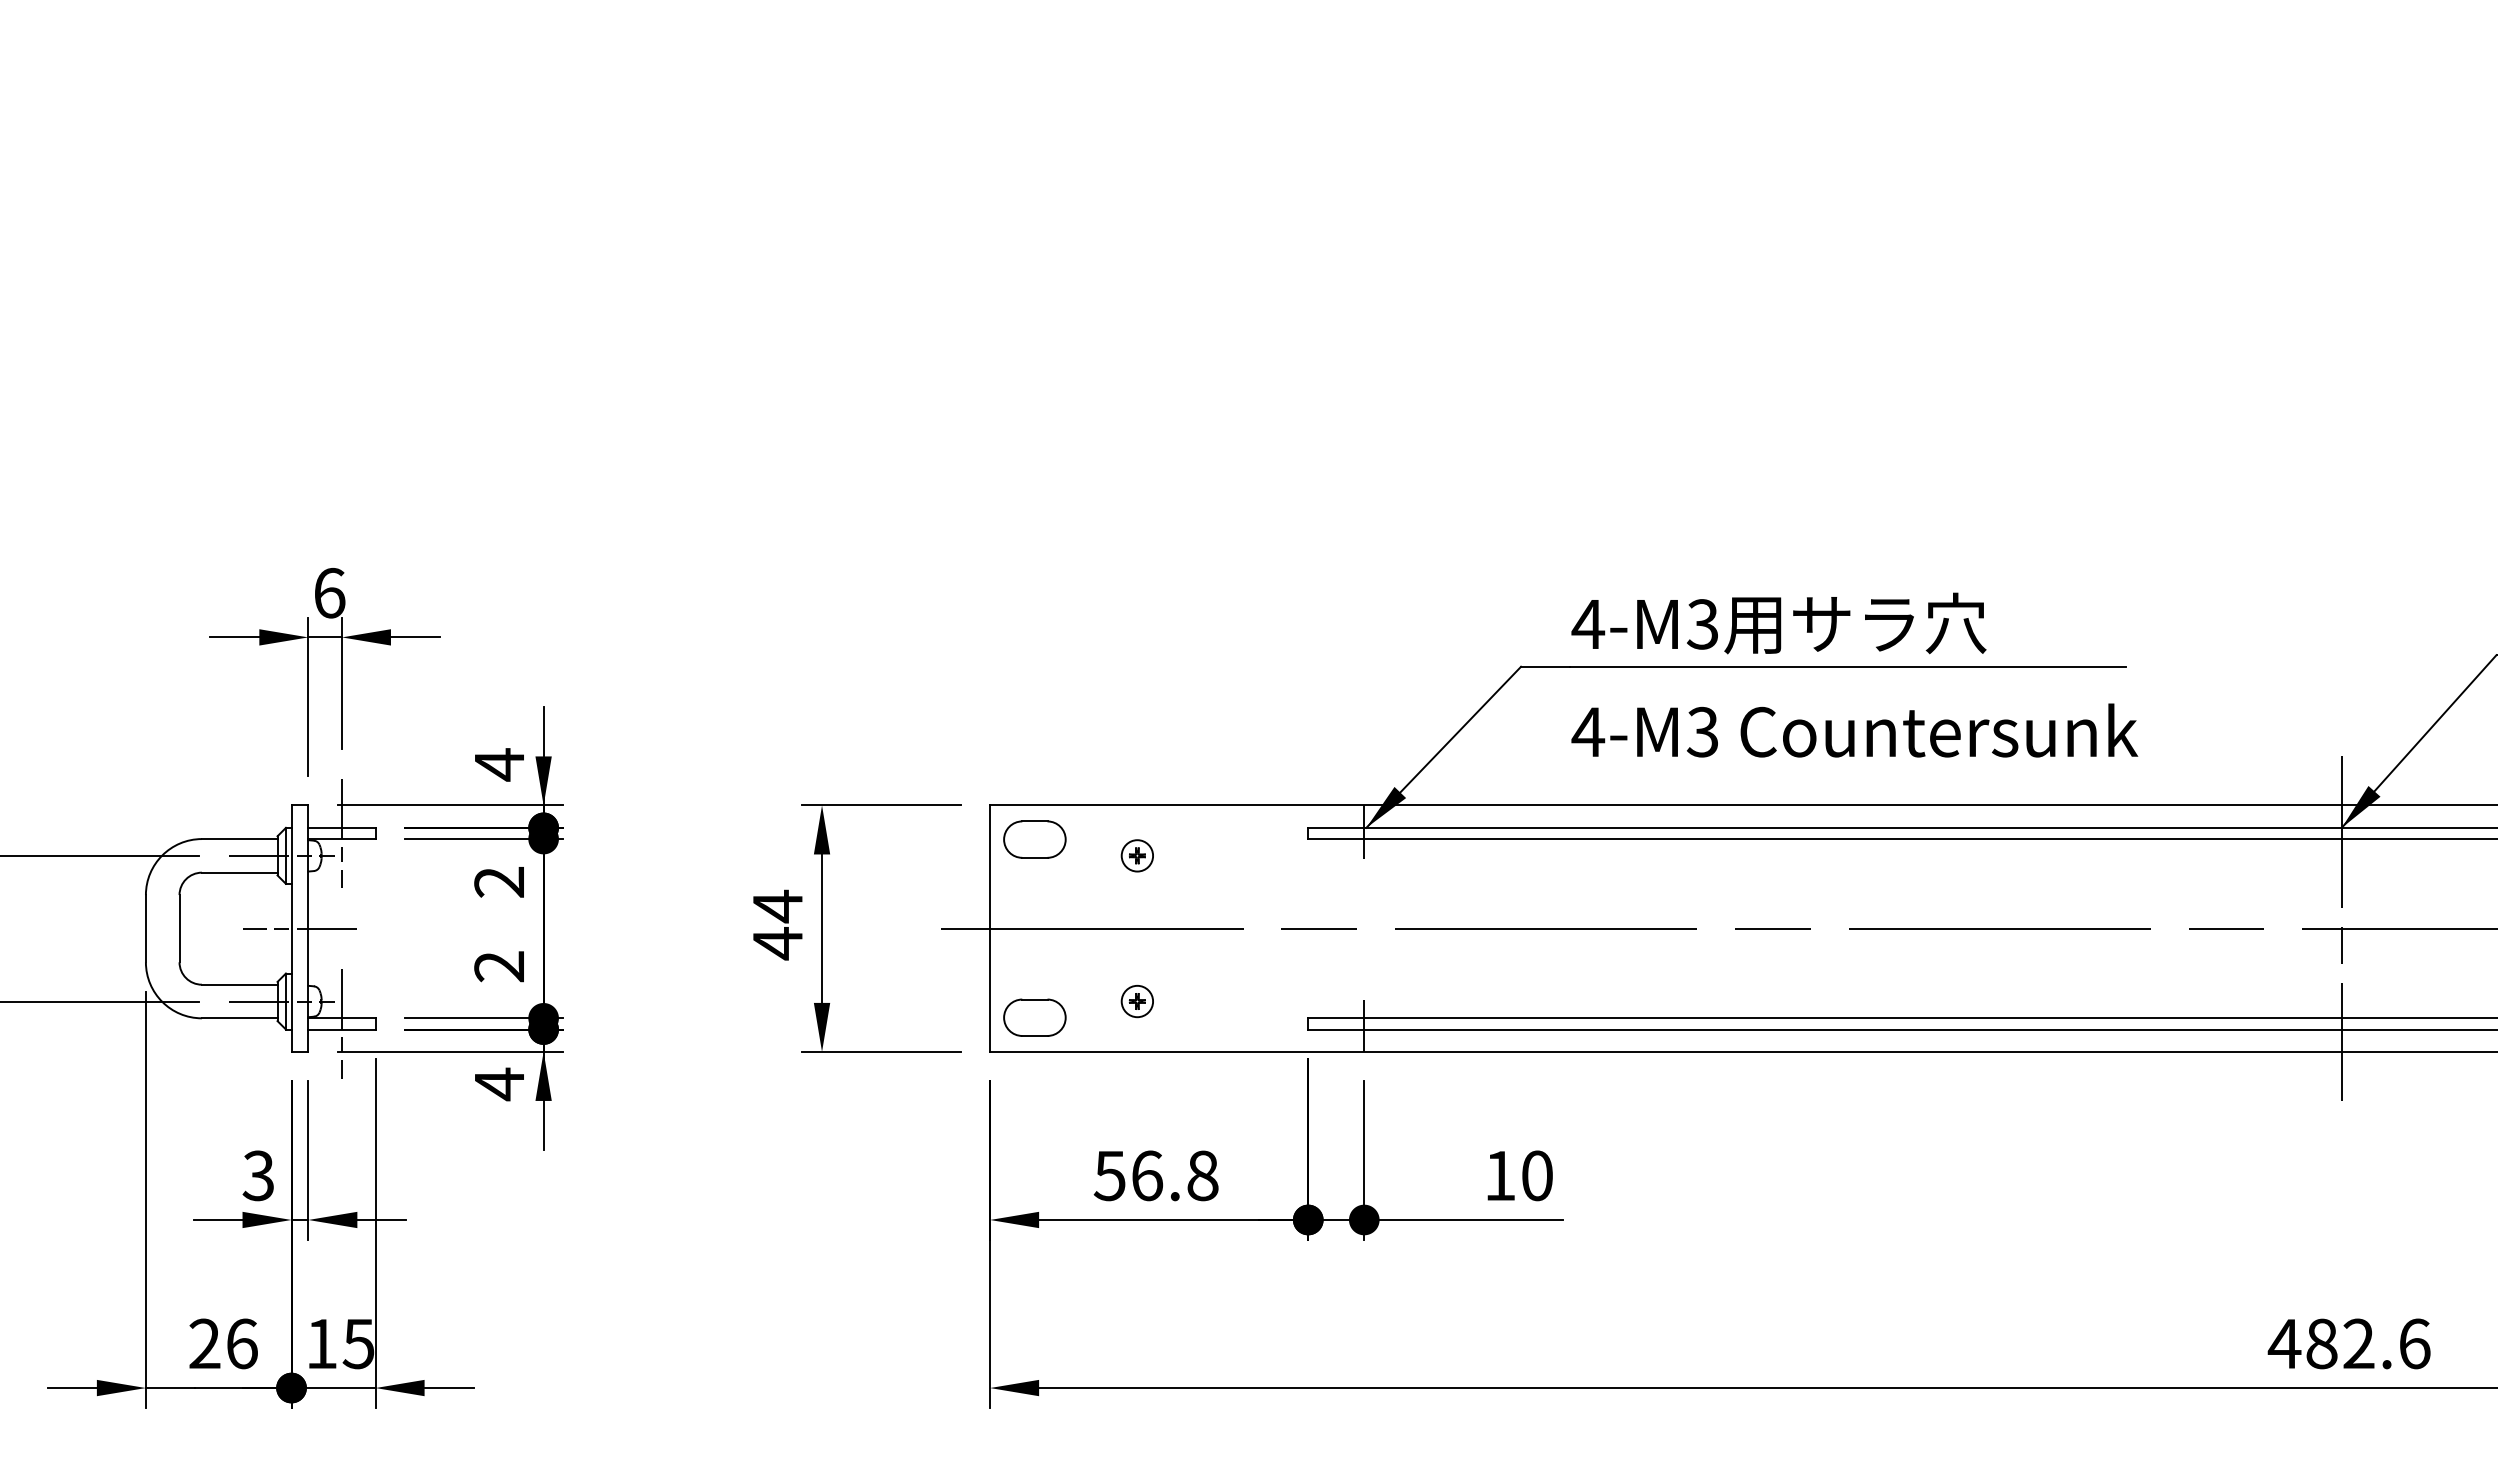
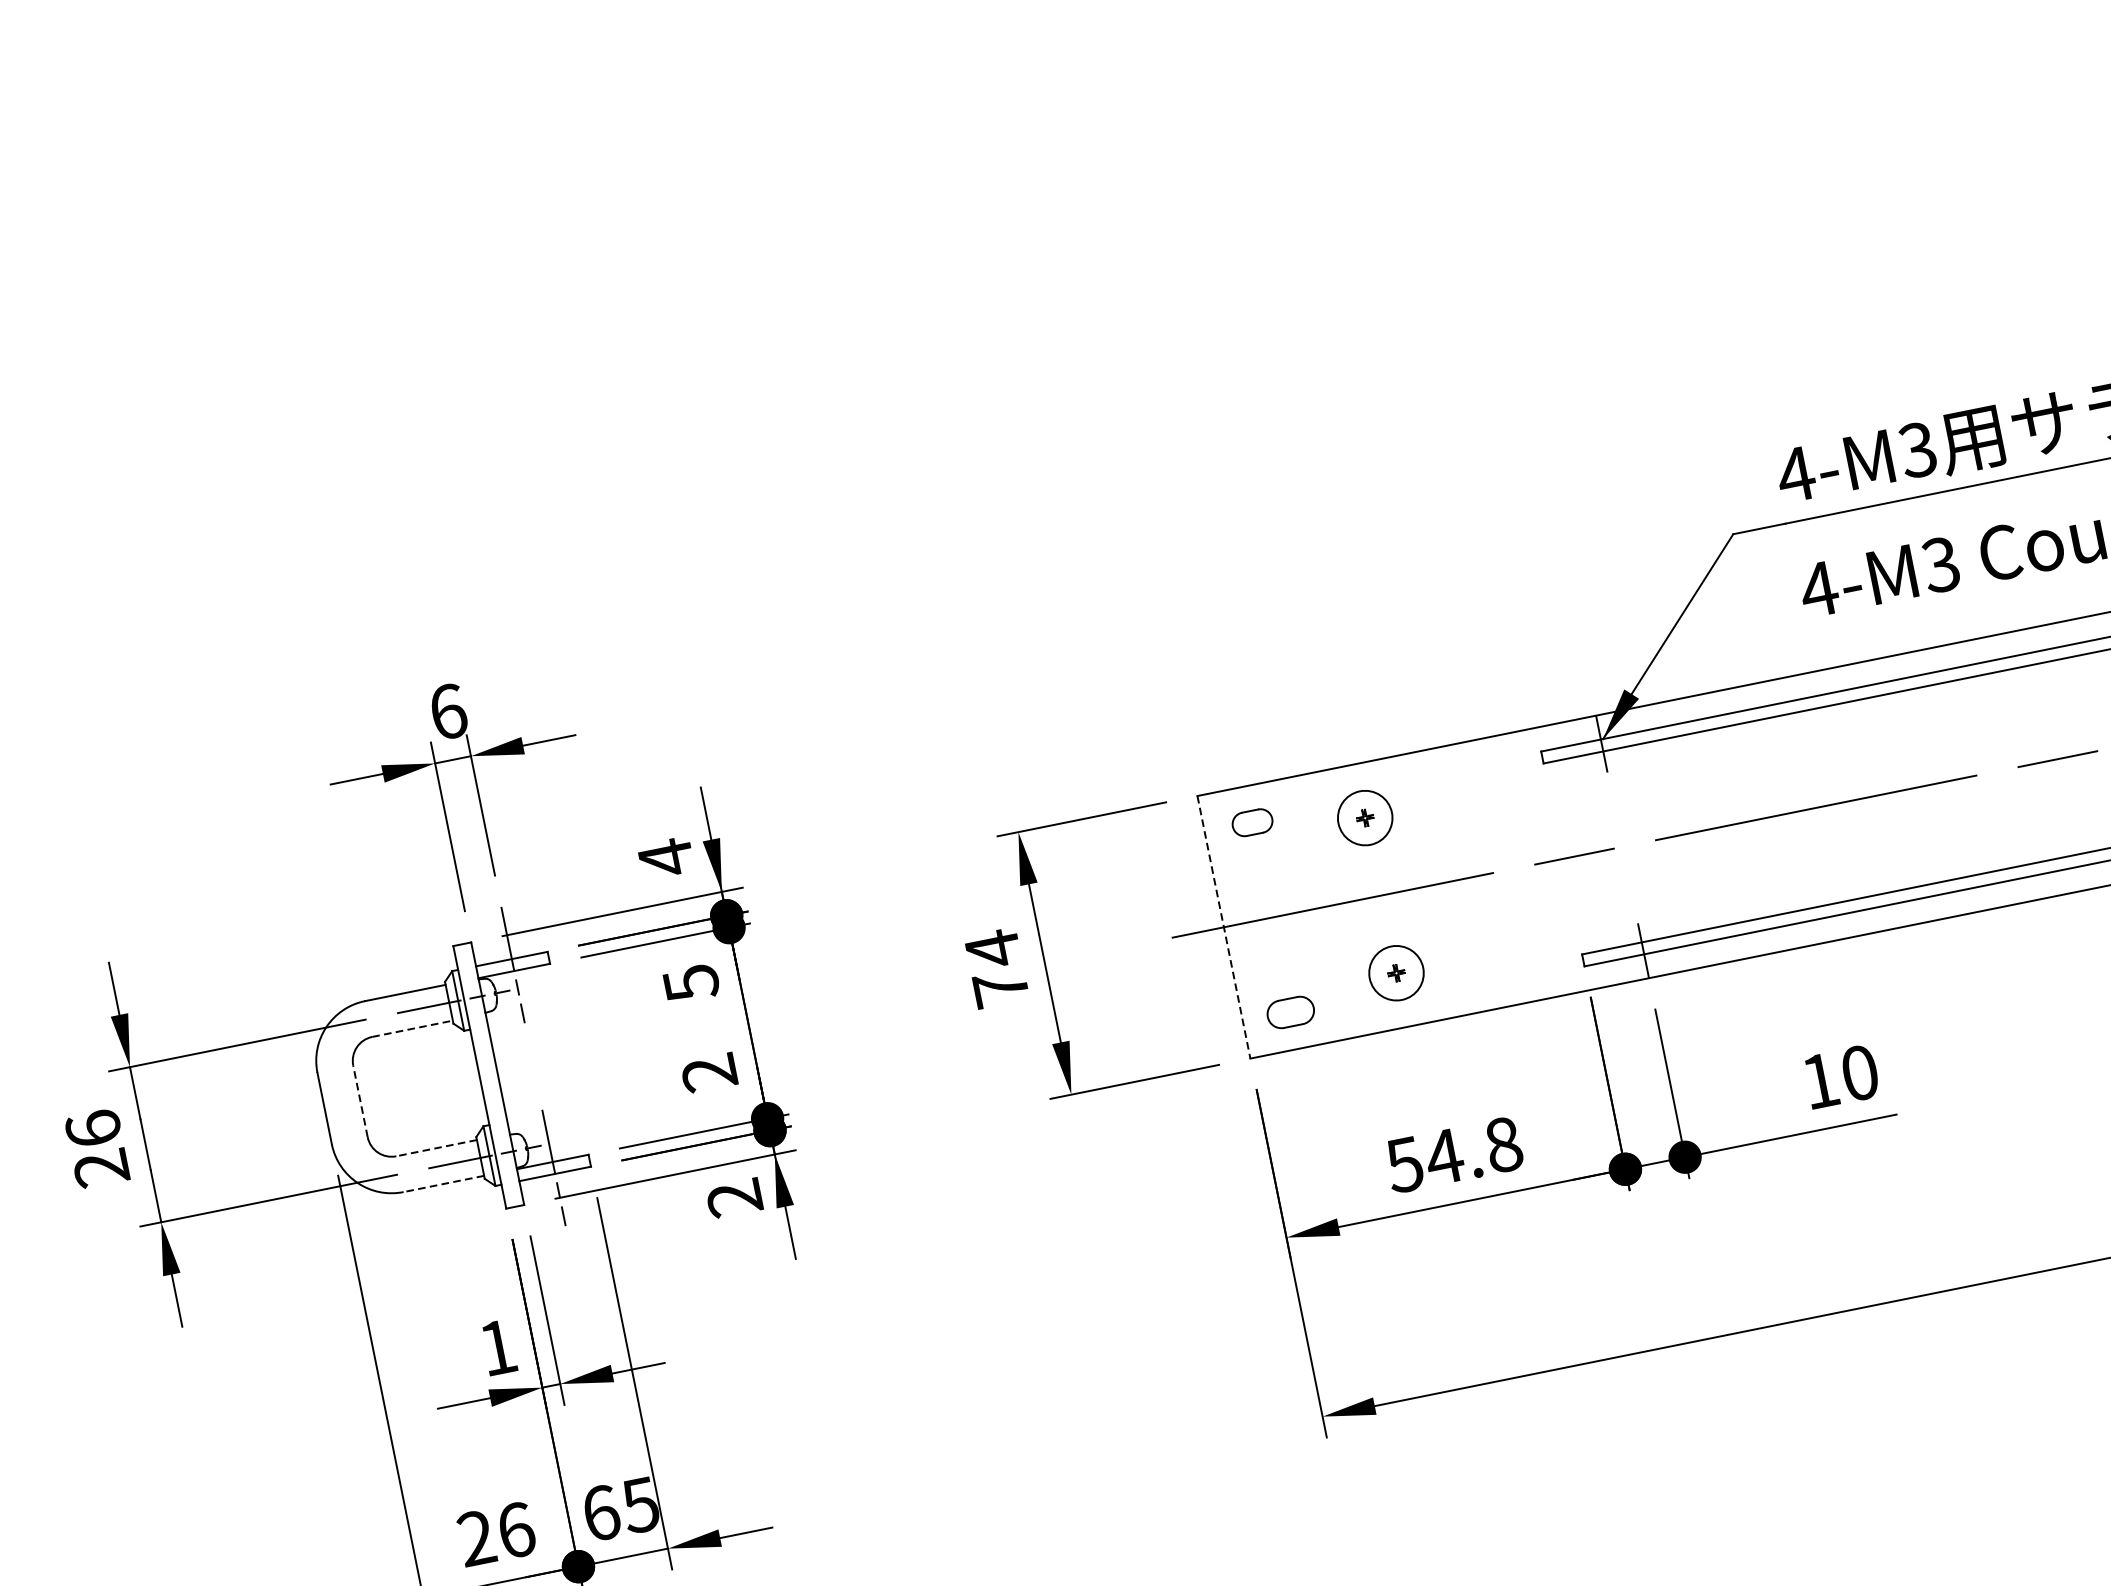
part: (1034, 839) -> (1252, 822), size x0.6
circle: (1137, 855) -> (1365, 817), size x1.6
line: (239, 872) -> (412, 1028), solid -> dashed
text: (499, 882) -> (691, 983), 2 -> 5
line: (179, 928) -> (360, 1101), solid -> dashed
line: (299, 928) -> (488, 1075), removed
line: (990, 929) -> (1224, 928), solid -> dashed
text: (777, 943) -> (1000, 988), 44 -> 74
line: (239, 984) -> (436, 1147), solid -> dashed
circle: (1137, 1001) -> (1396, 973), size x1.6
part: (1034, 1017) -> (1290, 1012), size x0.7
line: (239, 1018) -> (443, 1184), solid -> dashed
text: (498, 1084) -> (733, 1198), 4 -> 2
text: (257, 1175) -> (496, 1347), 3 -> 1
text: (1146, 1175) -> (1443, 1156), 56.8 -> 54.8
text: (322, 1343) -> (601, 1512), 15 -> 65

